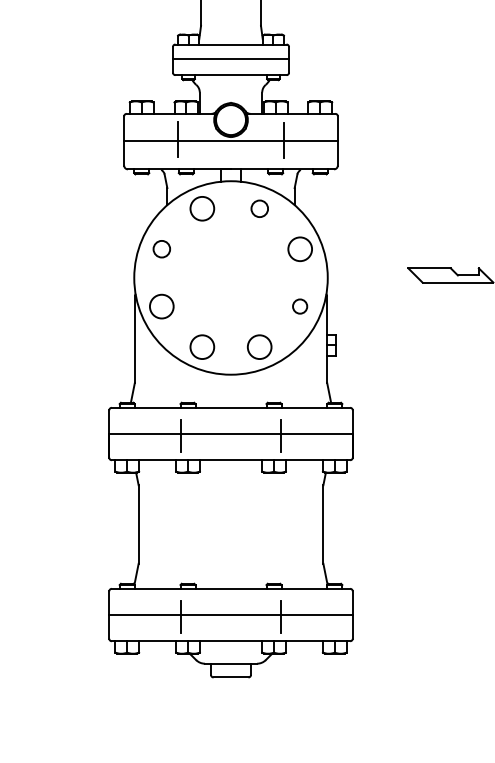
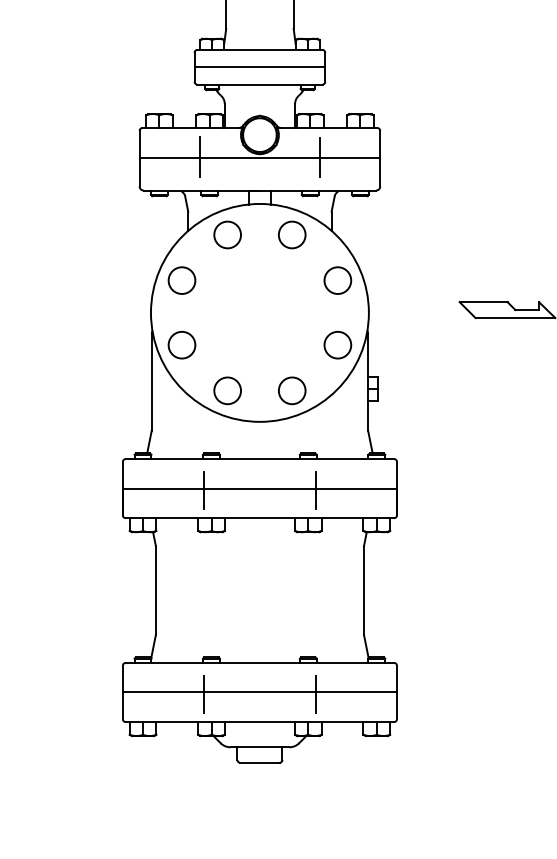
circle: (259, 208) -> (292, 234), size x1.43
circle: (161, 248) -> (181, 279), size x1.43
circle: (299, 306) -> (337, 345), size x1.67

